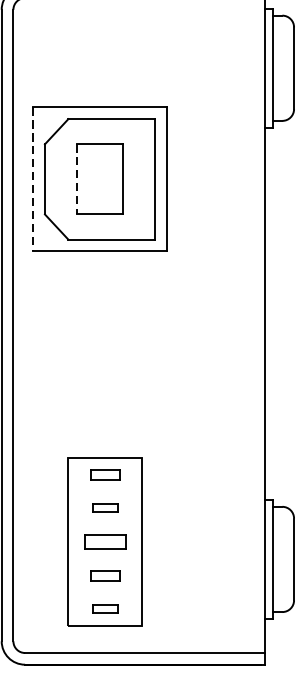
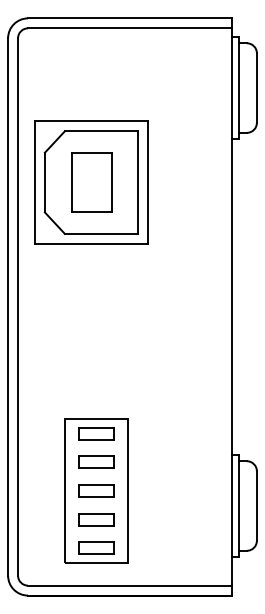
line: (76, 179) -> (71, 182), dashed -> solid
line: (32, 180) -> (34, 183), dashed -> solid
part: (105, 474) -> (96, 433), size x1.43
part: (105, 507) -> (96, 461), size x1.67
part: (105, 575) -> (96, 519), size x1.43
part: (105, 608) -> (96, 547), size x1.67

